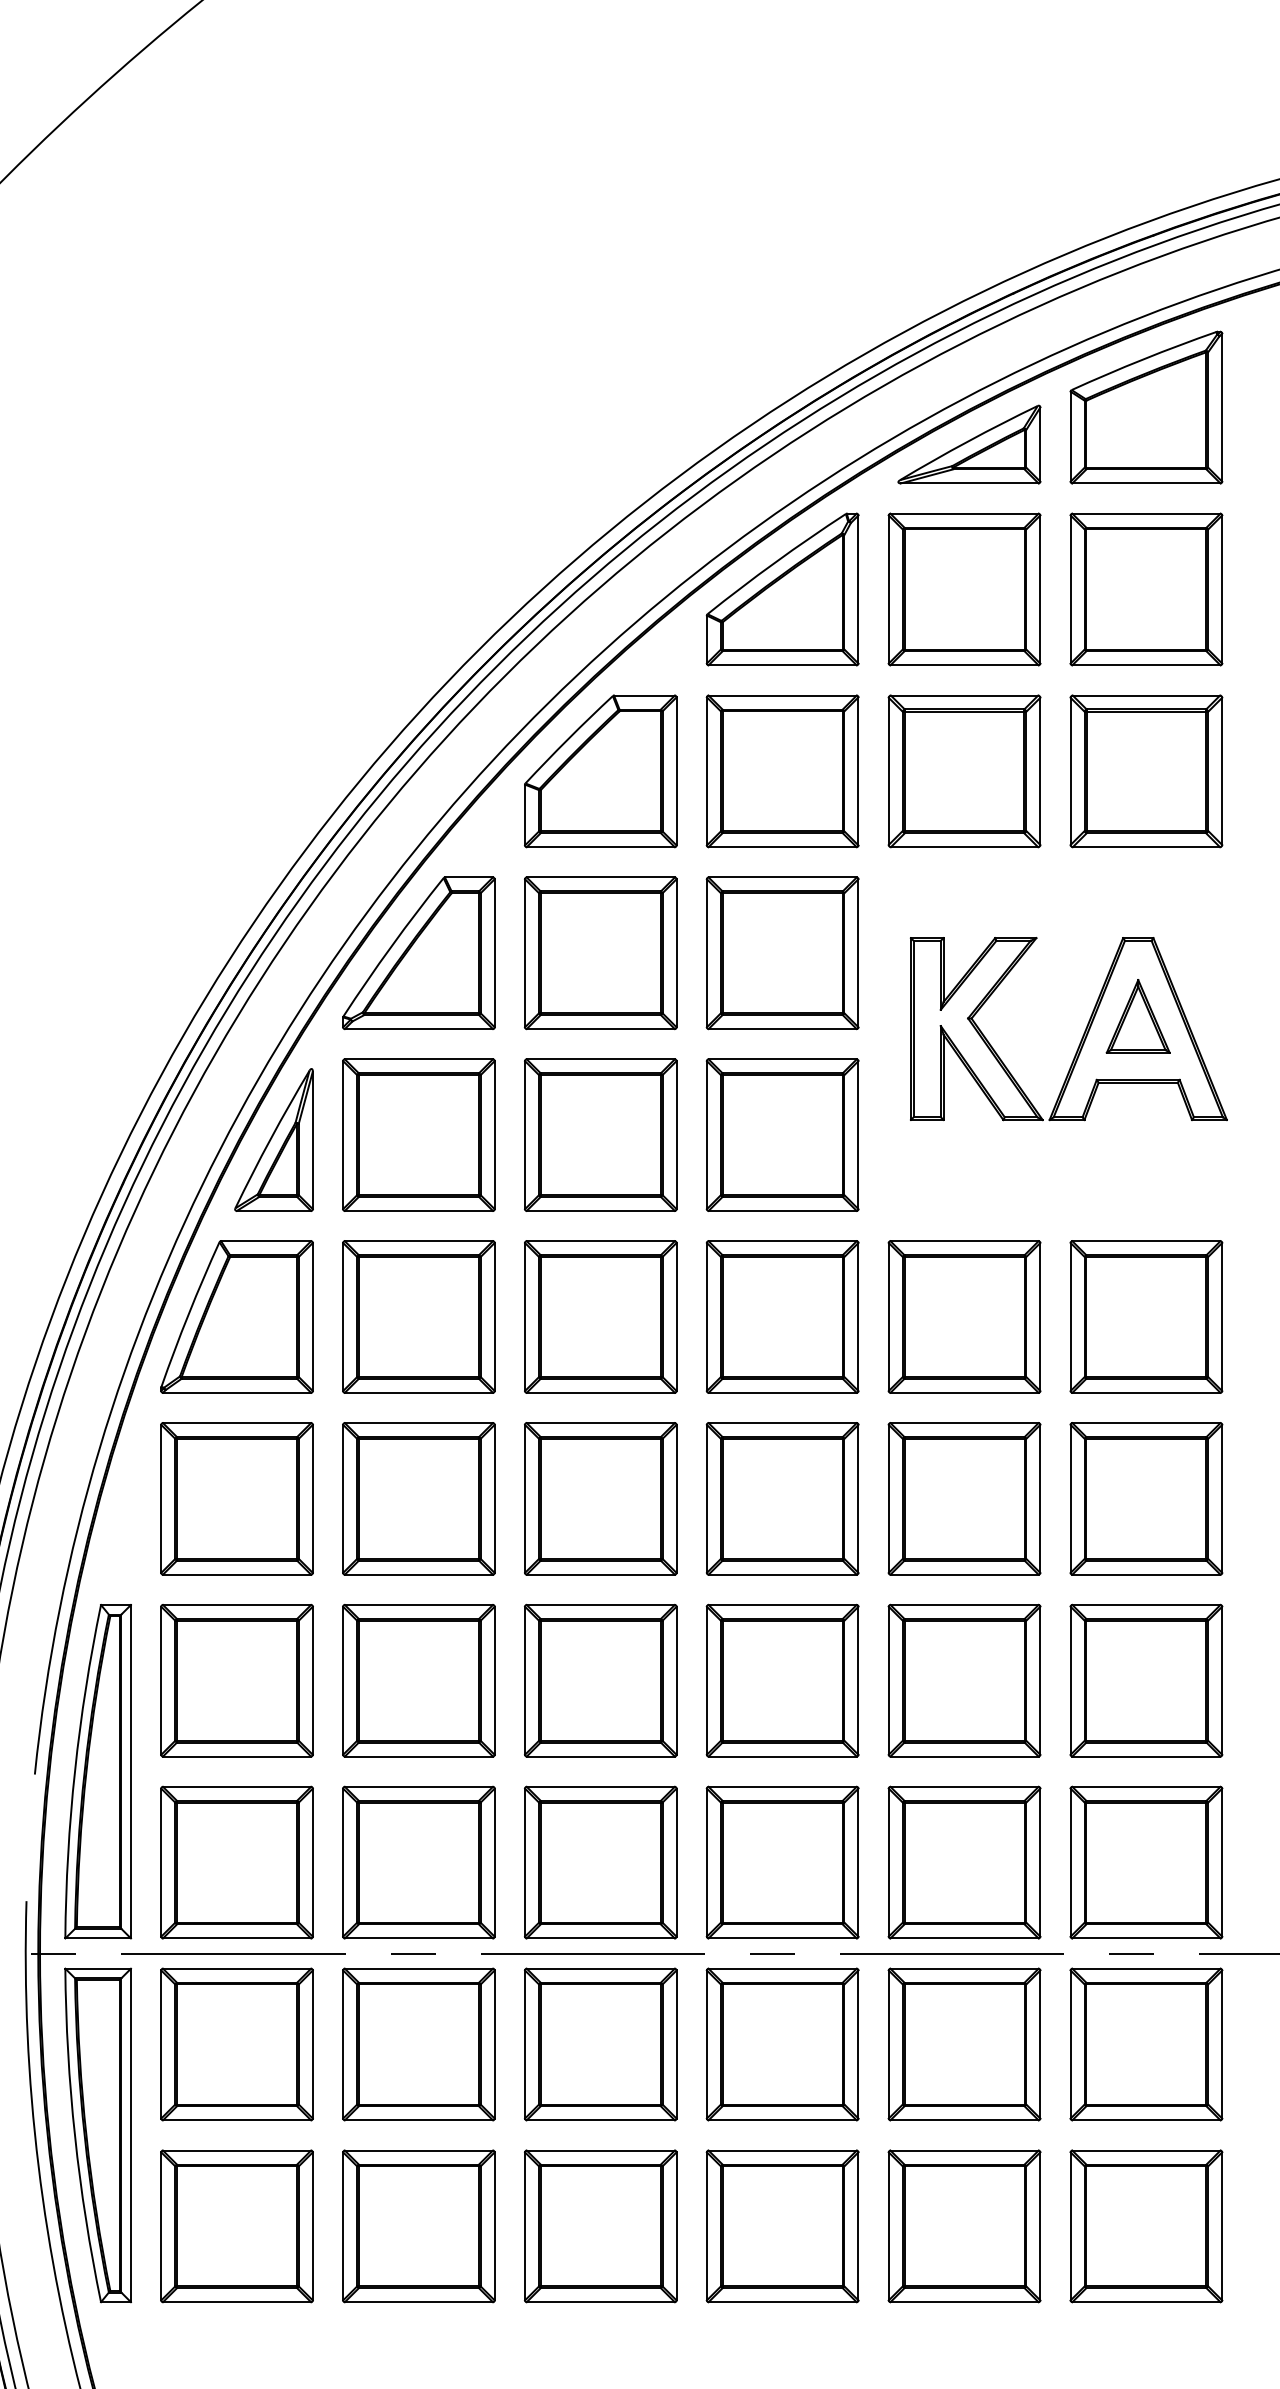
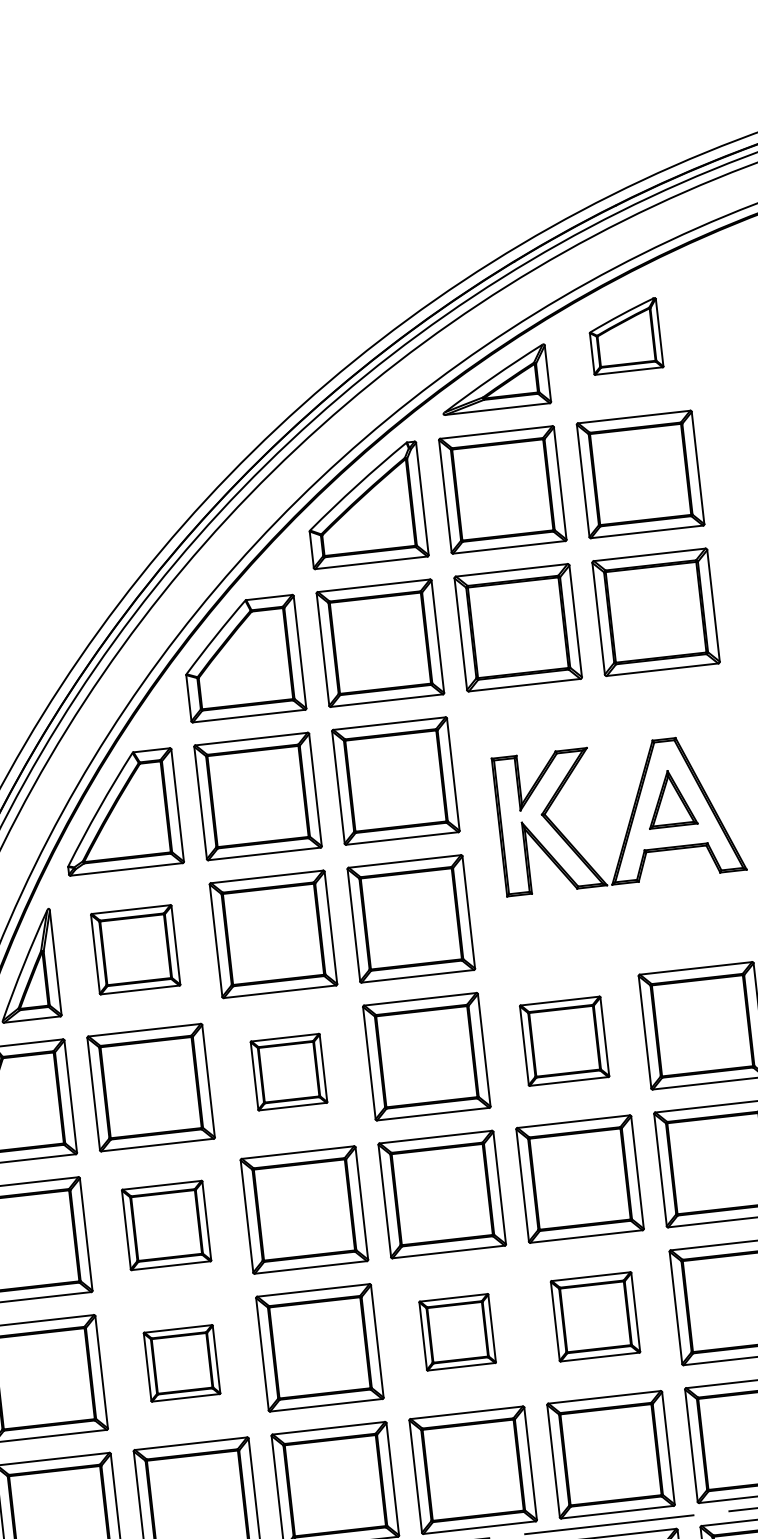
part: (1146, 407) -> (625, 336), size x0.6
part: (418, 1134) -> (135, 949), size x0.7
part: (600, 1316) -> (288, 1071), size x0.6
part: (964, 1316) -> (564, 1040), size x0.7
part: (418, 1498) -> (166, 1225), size x0.7
part: (418, 1680) -> (181, 1363), size x0.6
part: (782, 1680) -> (457, 1332), size x0.6
part: (964, 1680) -> (595, 1316), size x0.7

